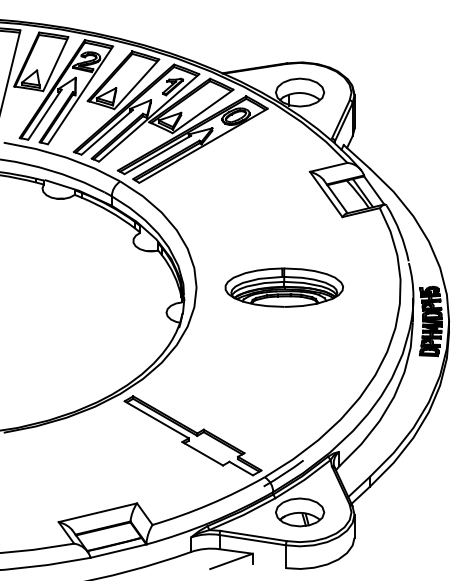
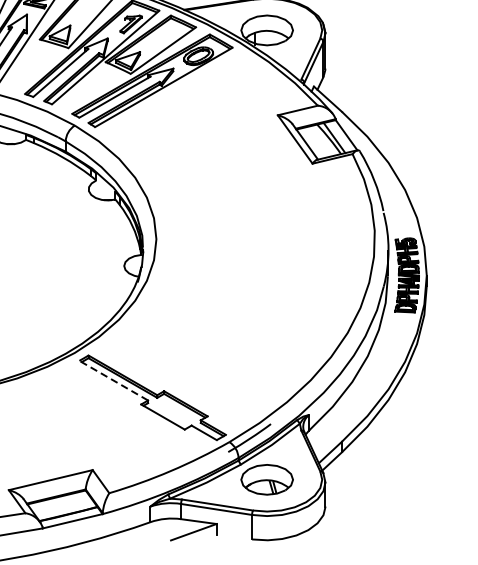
part: (283, 287) -> (249, 239), removed
line: (156, 419) -> (113, 380), solid -> dashed

